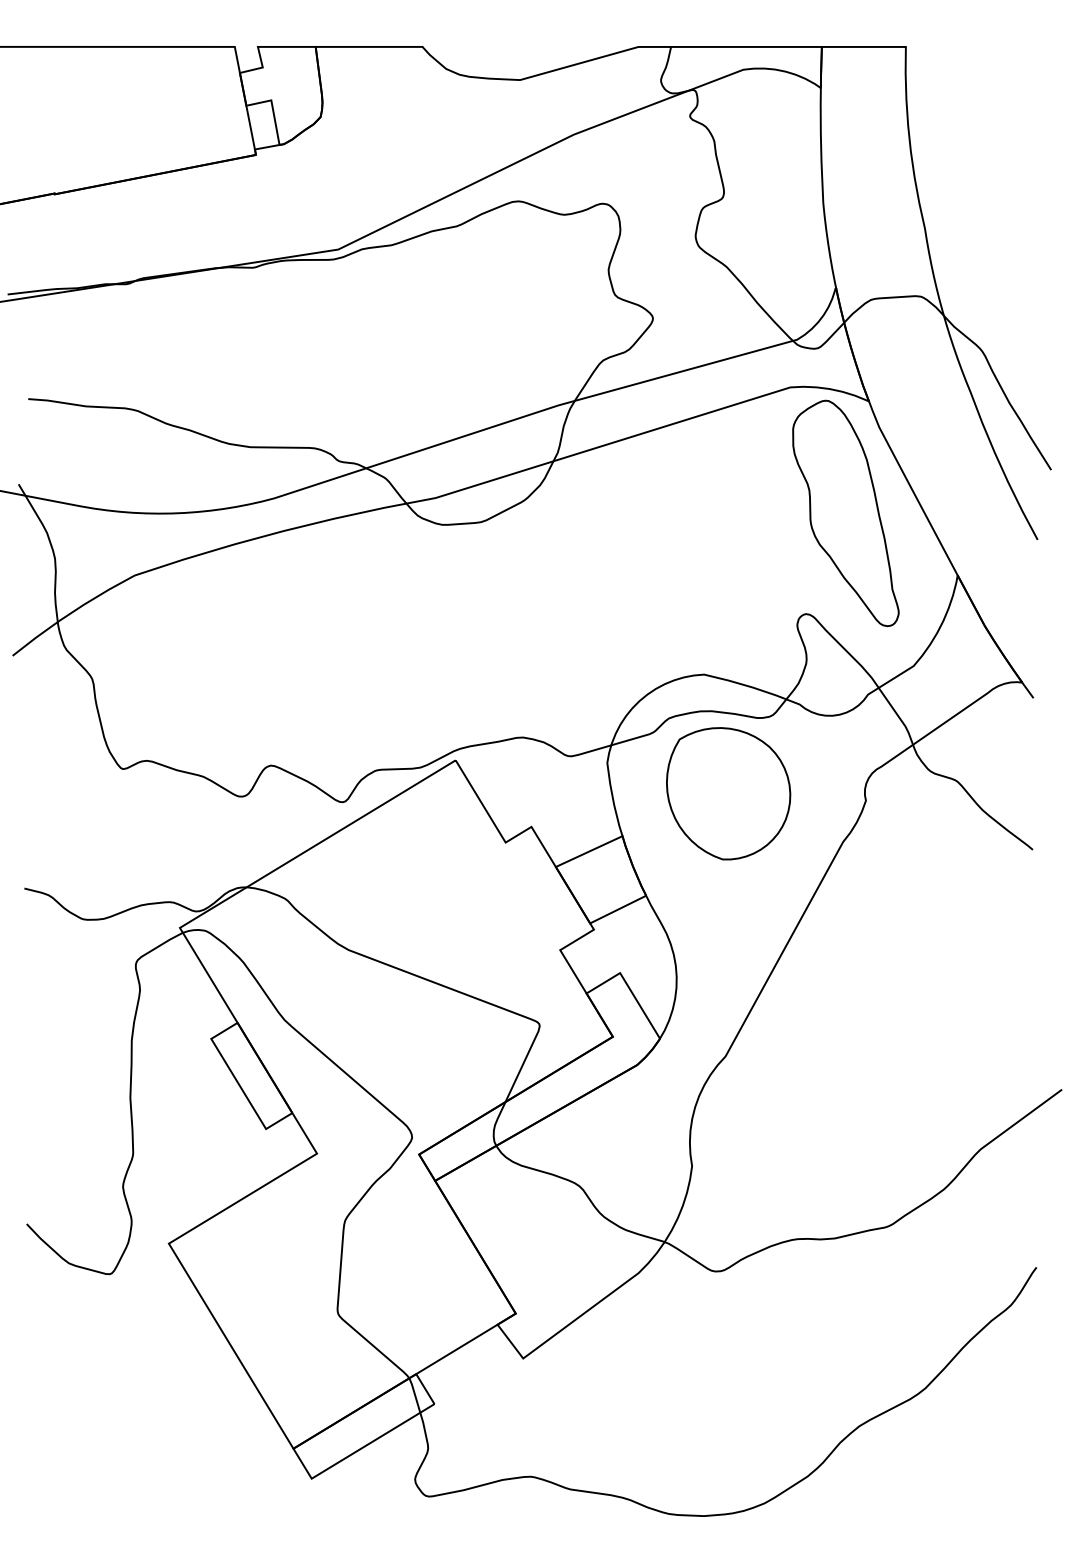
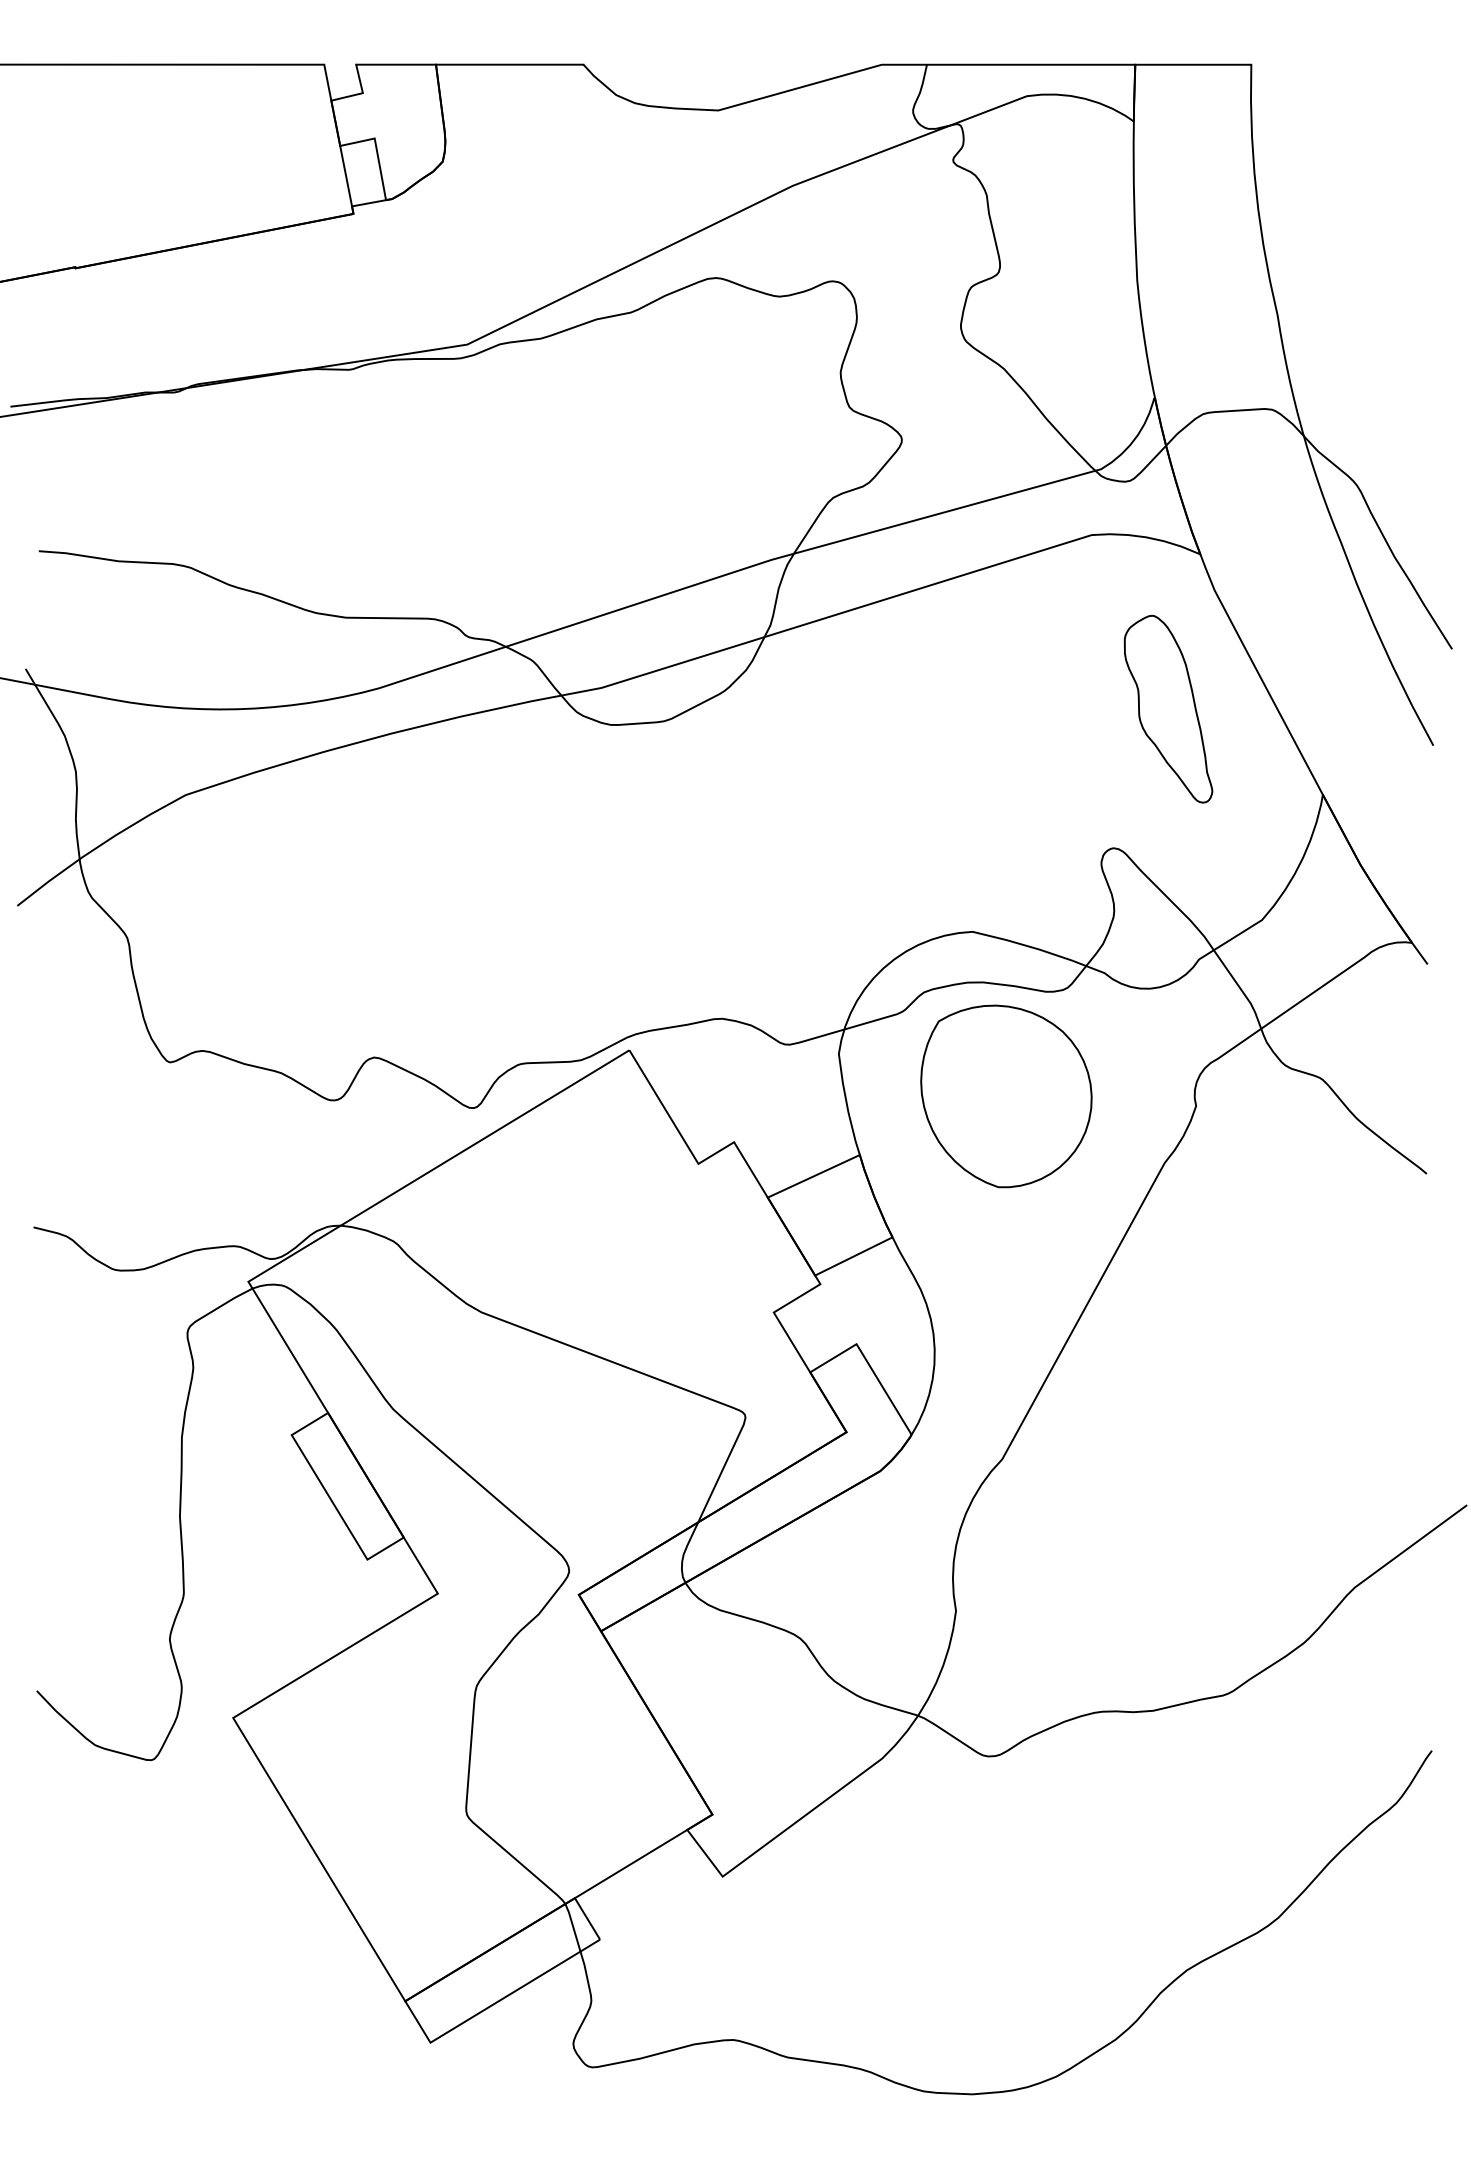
part: (845, 513) -> (1167, 709), size x0.6

